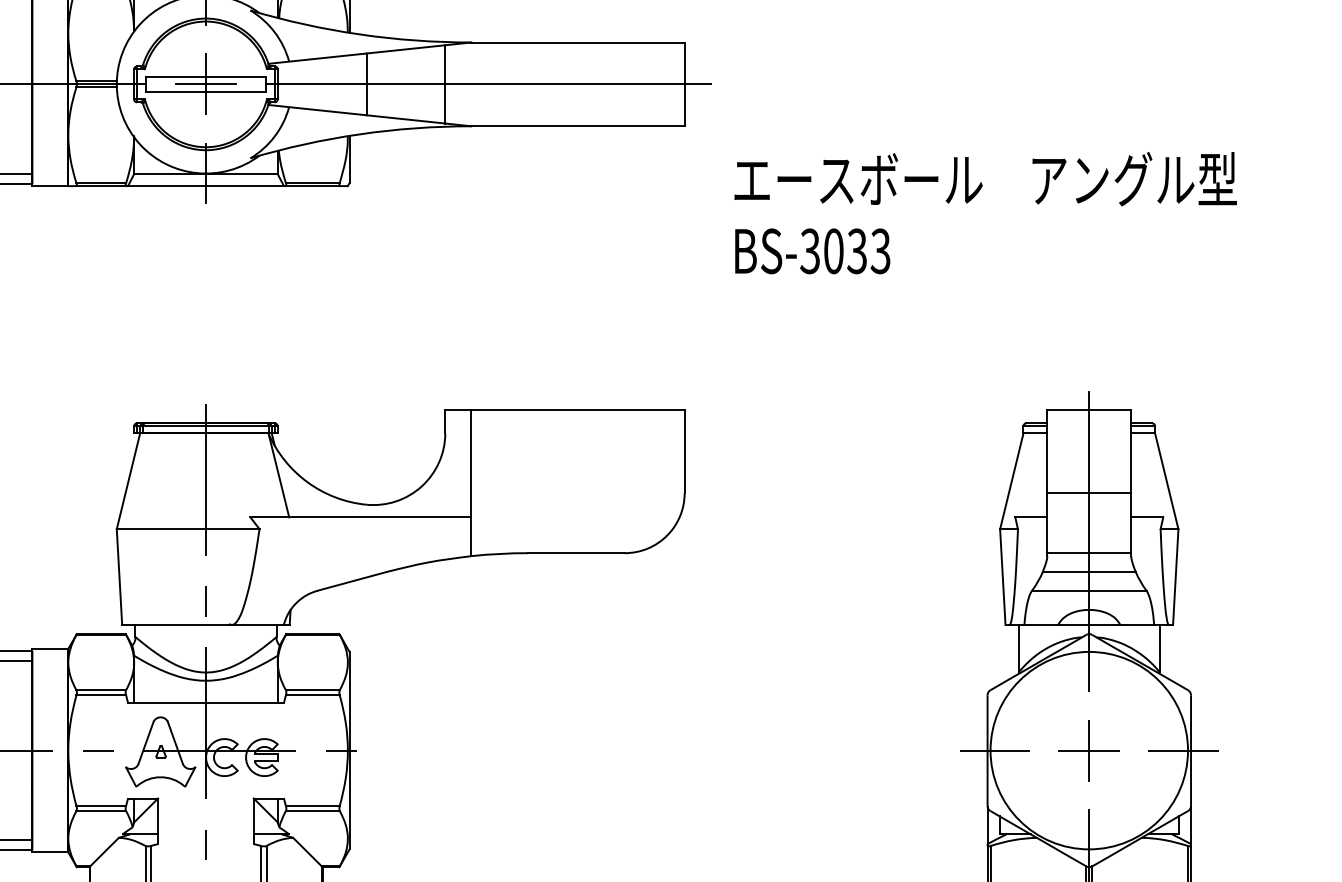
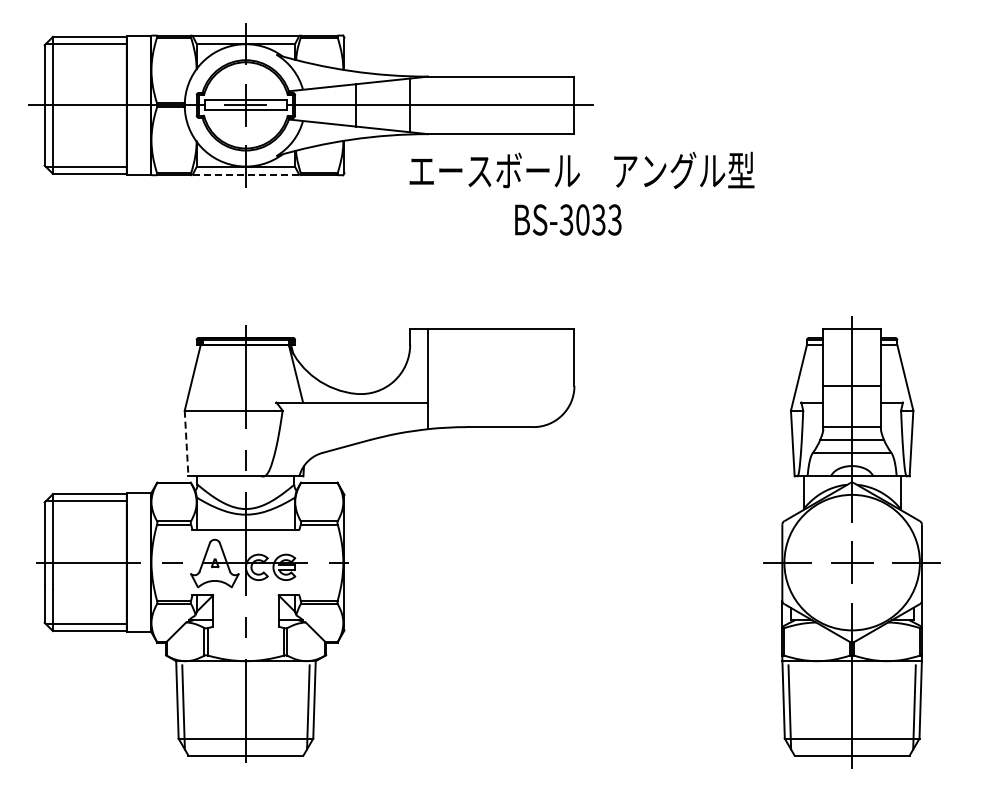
text: (984, 177) -> (581, 169), moved
line: (205, 186) -> (245, 175), solid -> dashed
text: (812, 250) -> (568, 219), moved
line: (119, 577) -> (186, 443), solid -> dashed

